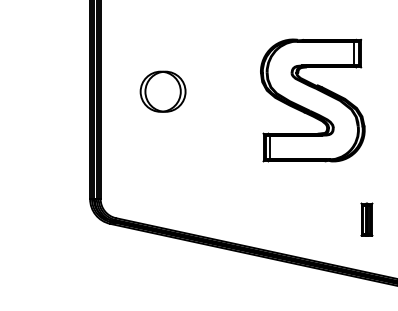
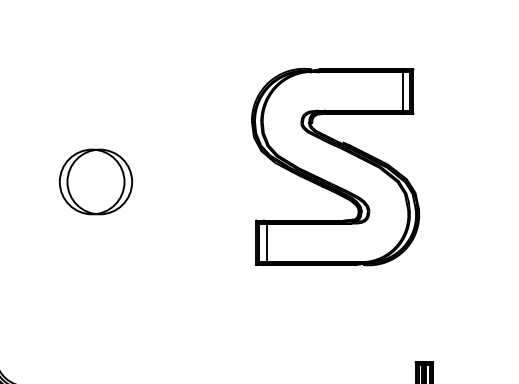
part: (312, 100) -> (335, 167), moved

